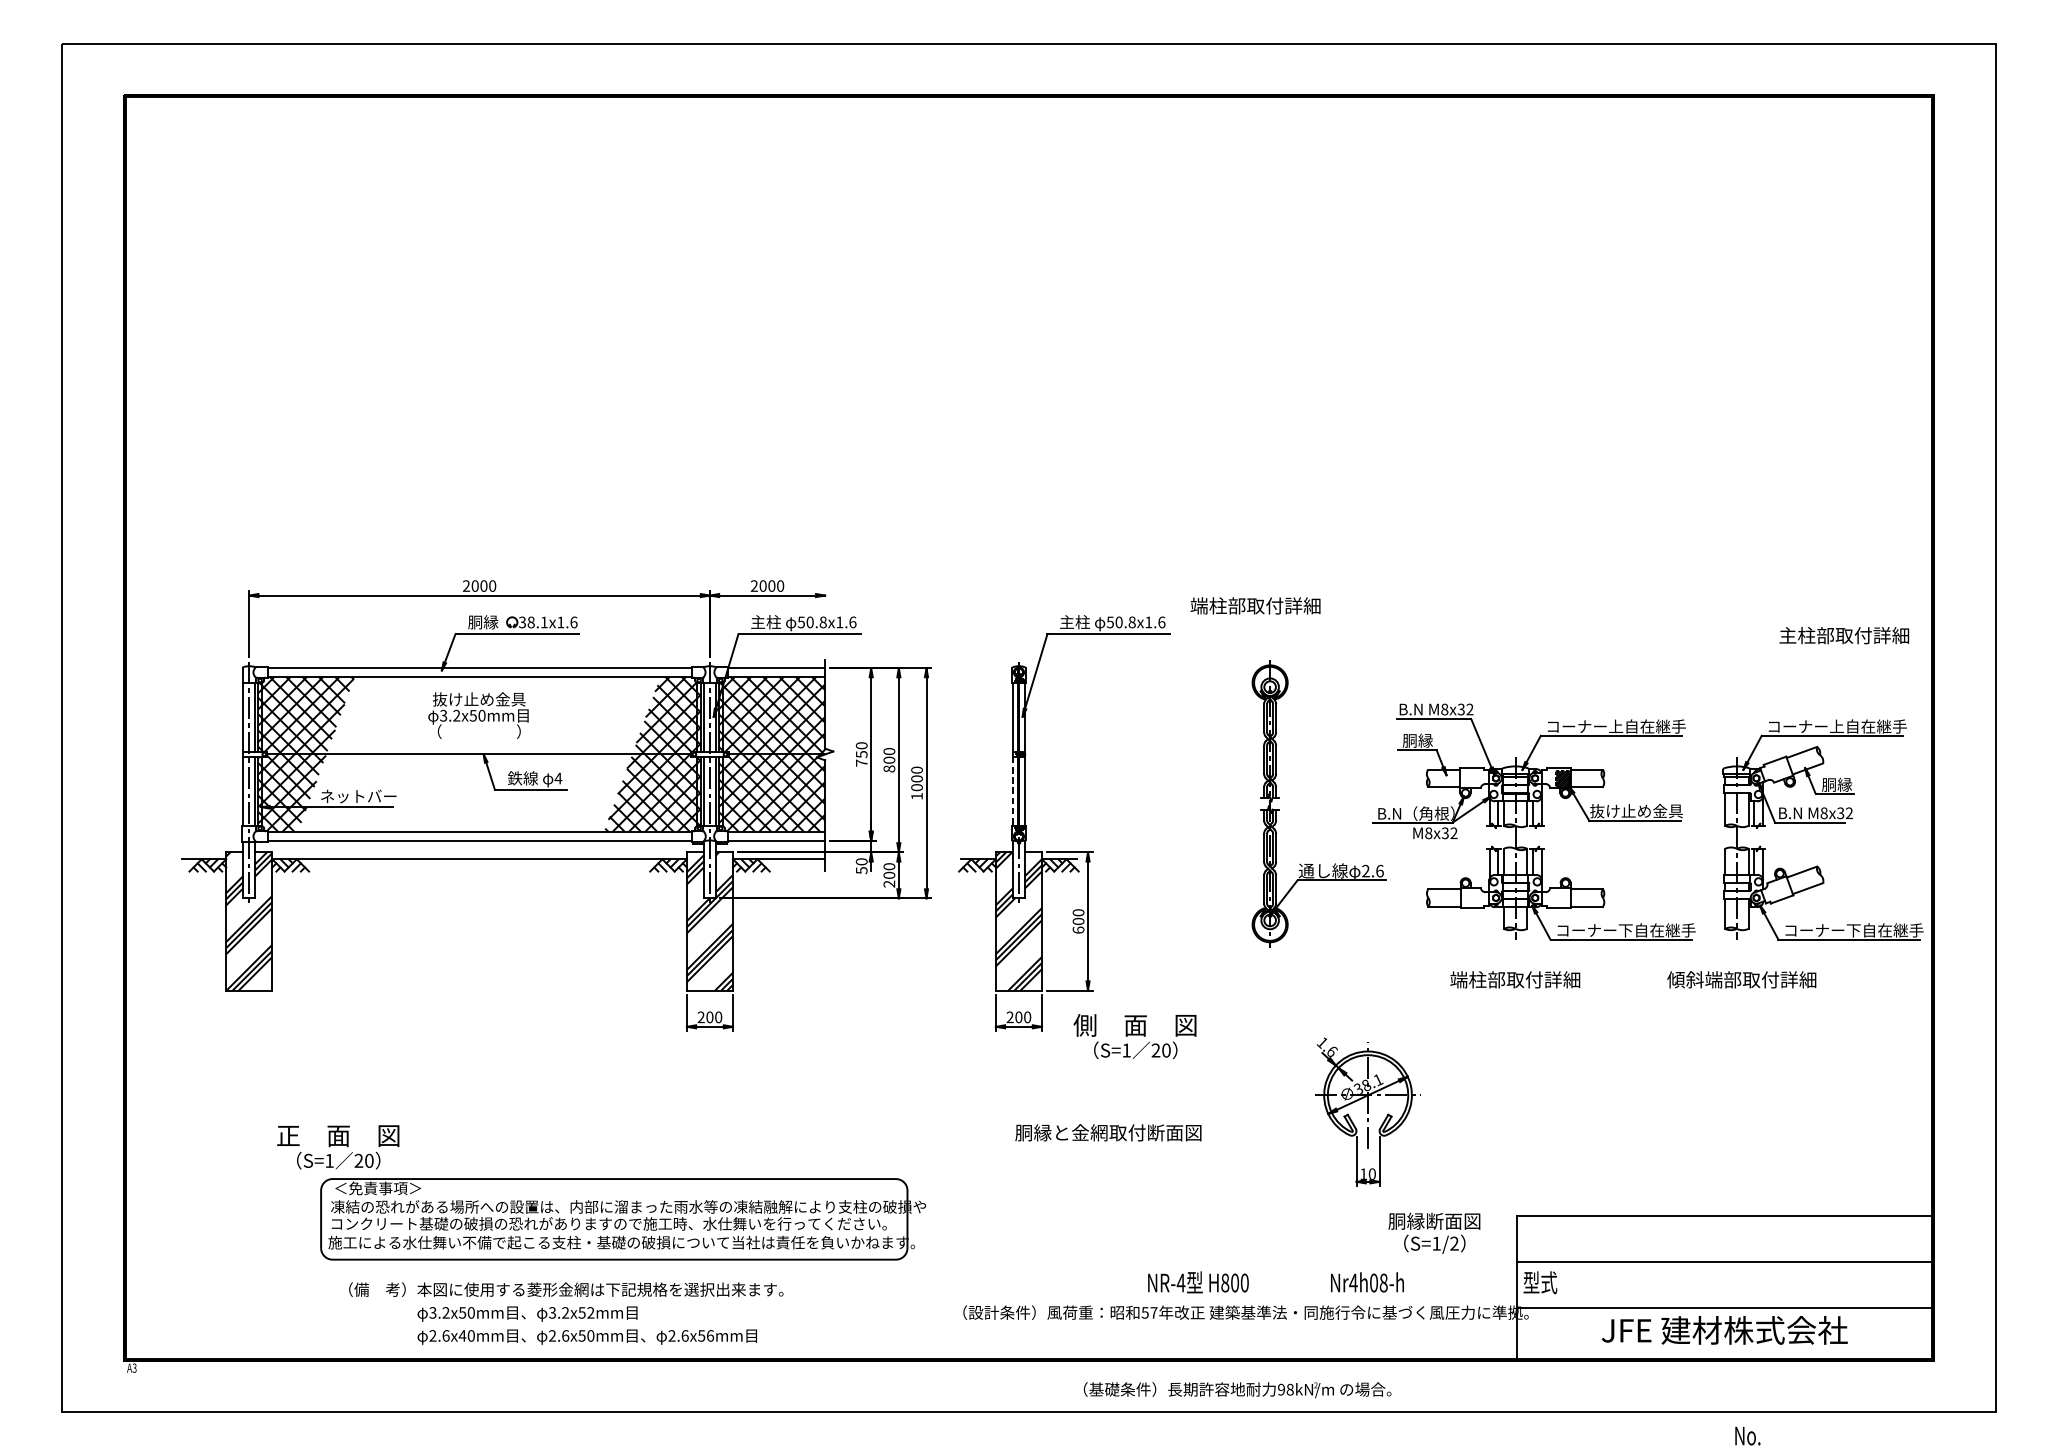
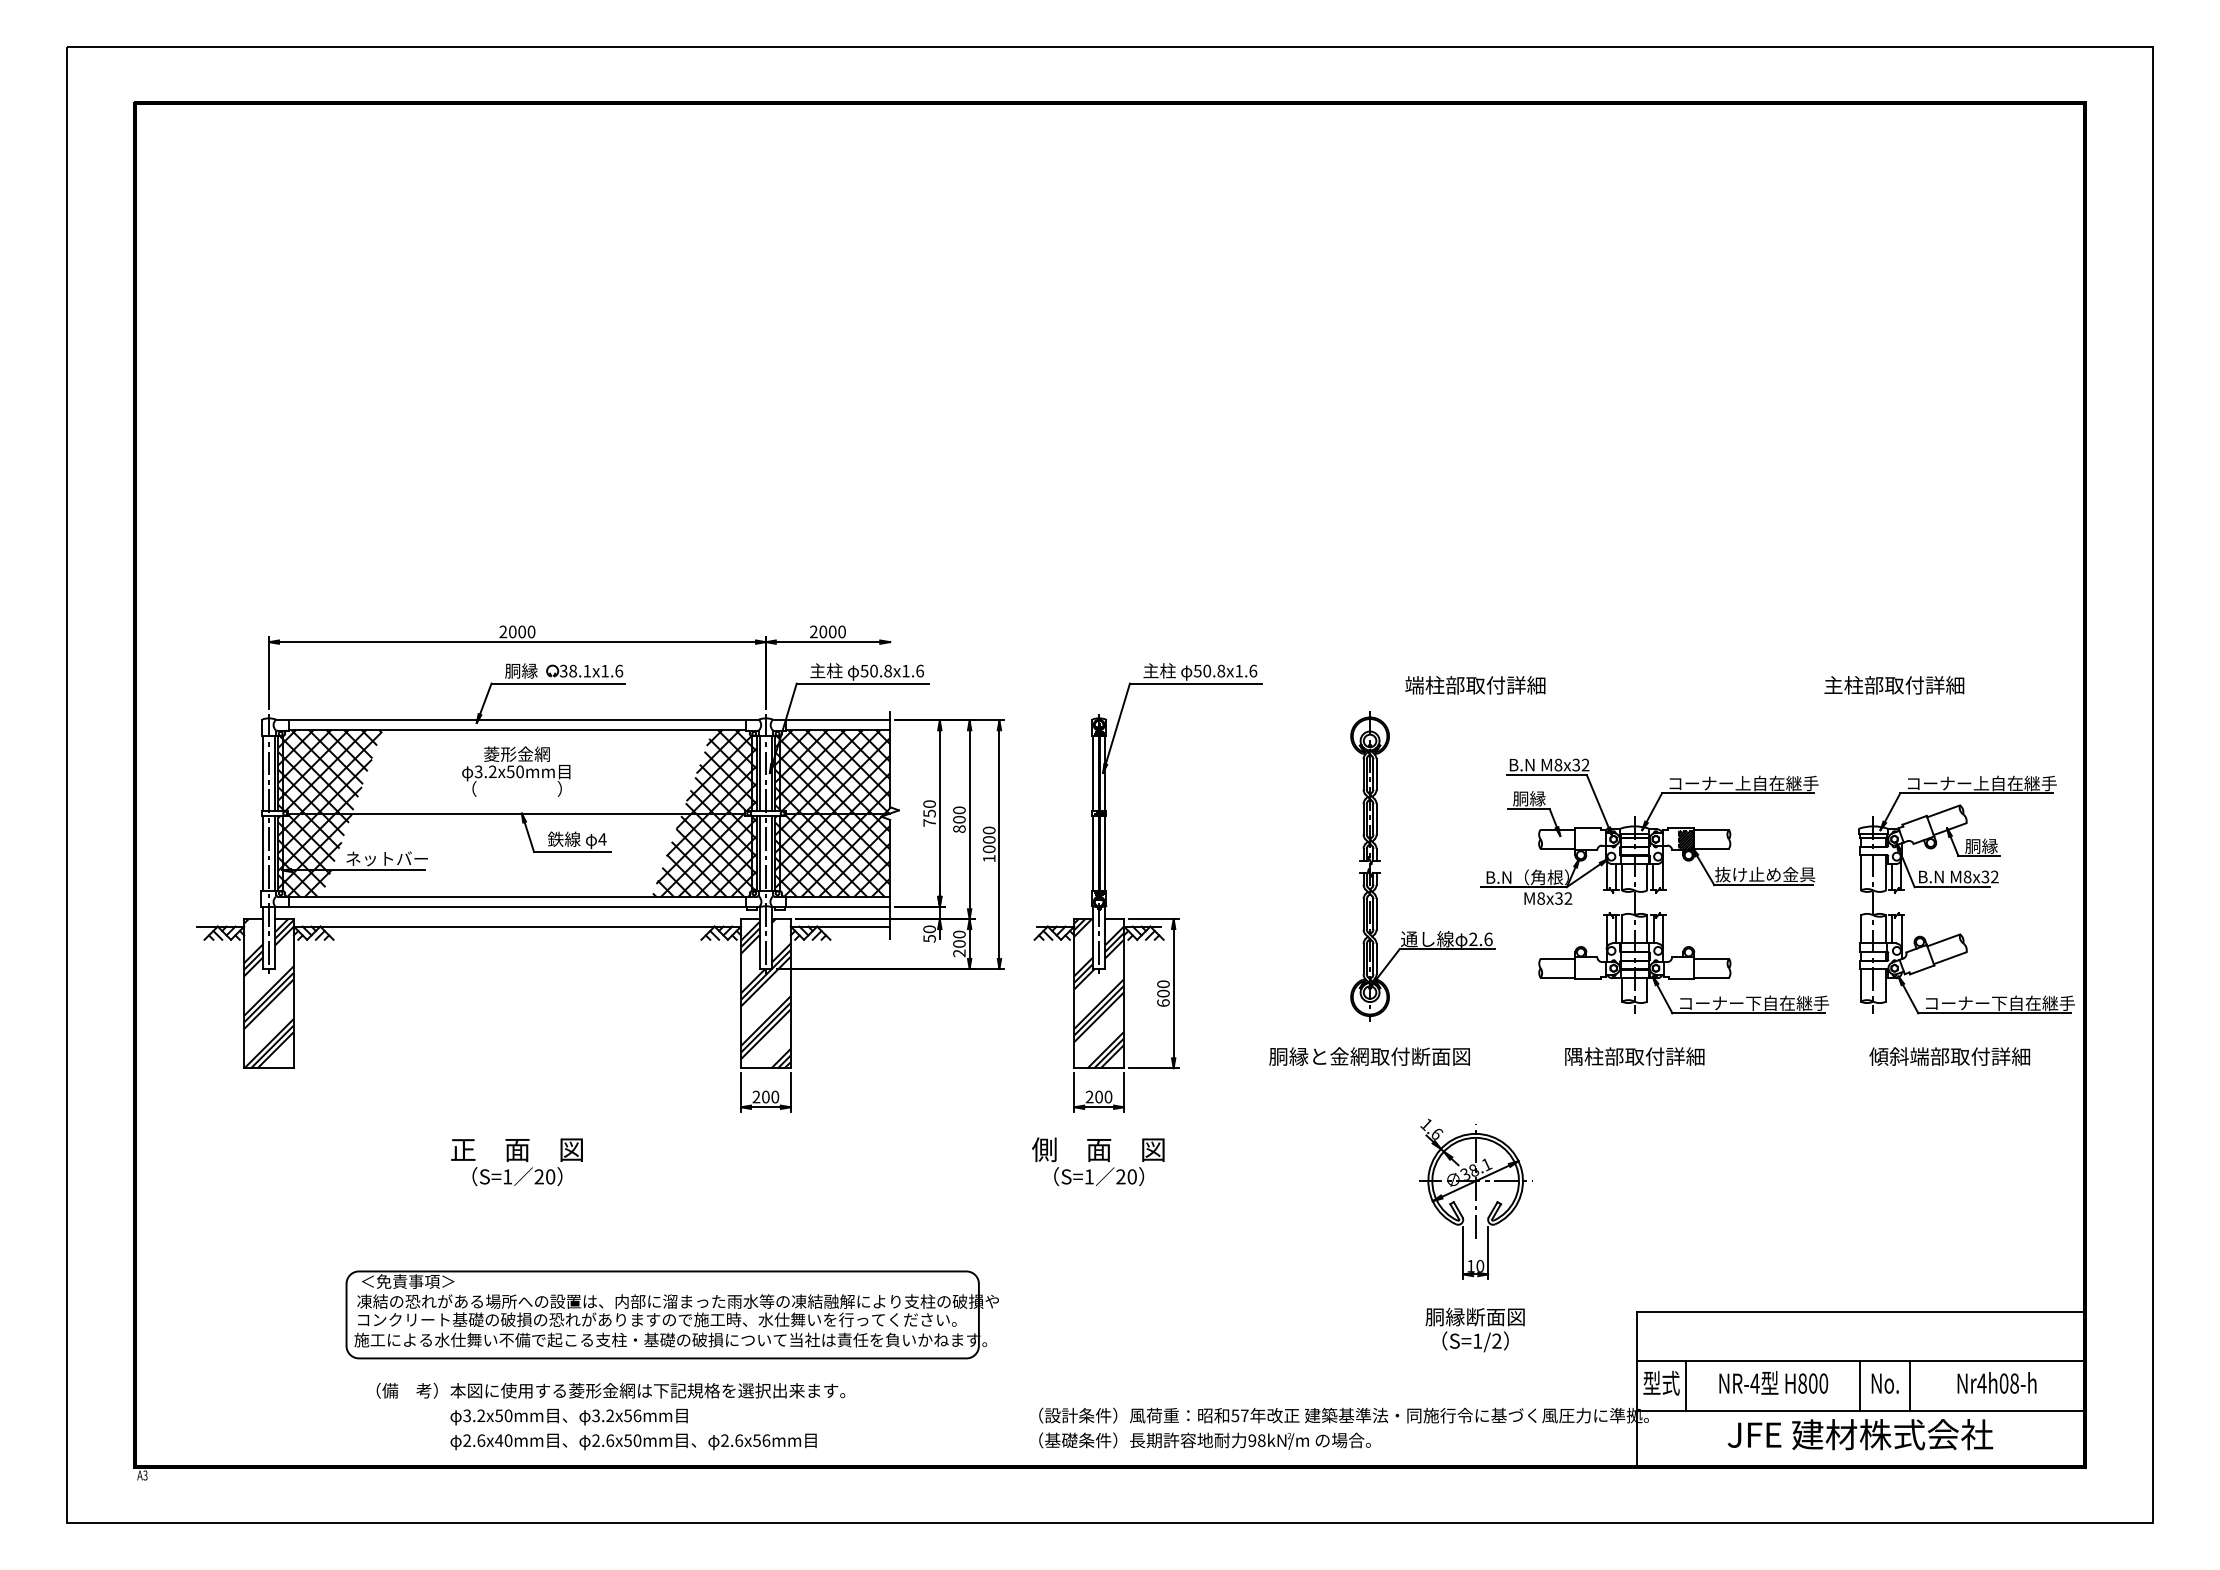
text: (1255, 606) -> (1475, 685), moved
text: (1844, 635) -> (1894, 685), moved
text: (478, 698) -> (516, 753), 抜け止め金具 -> 菱形金網
line: (1012, 792) -> (1092, 854), dashed -> solid
text: (1458, 979) -> (1573, 1056), 端柱部取付詳細 -> 隅柱部取付詳細
text: (1741, 979) -> (1949, 1056), moved
text: (1135, 1036) -> (1098, 1161), moved
text: (1108, 1132) -> (1369, 1056), moved
text: (337, 1147) -> (516, 1162), moved
text: (1433, 1232) -> (1474, 1329), moved
text: (1198, 1282) -> (1773, 1382), moved
text: (1366, 1282) -> (1996, 1382), moved
line: (1563, 1285) -> (1686, 1386), added
line: (1724, 1285) -> (1860, 1386), added
line: (1770, 1285) -> (1909, 1386), added
text: (590, 1312) -> (637, 1415), 3.2x52mm -> 3.2x56mm
text: (1237, 1389) -> (1204, 1440), moved
text: (1747, 1435) -> (1884, 1383), moved

